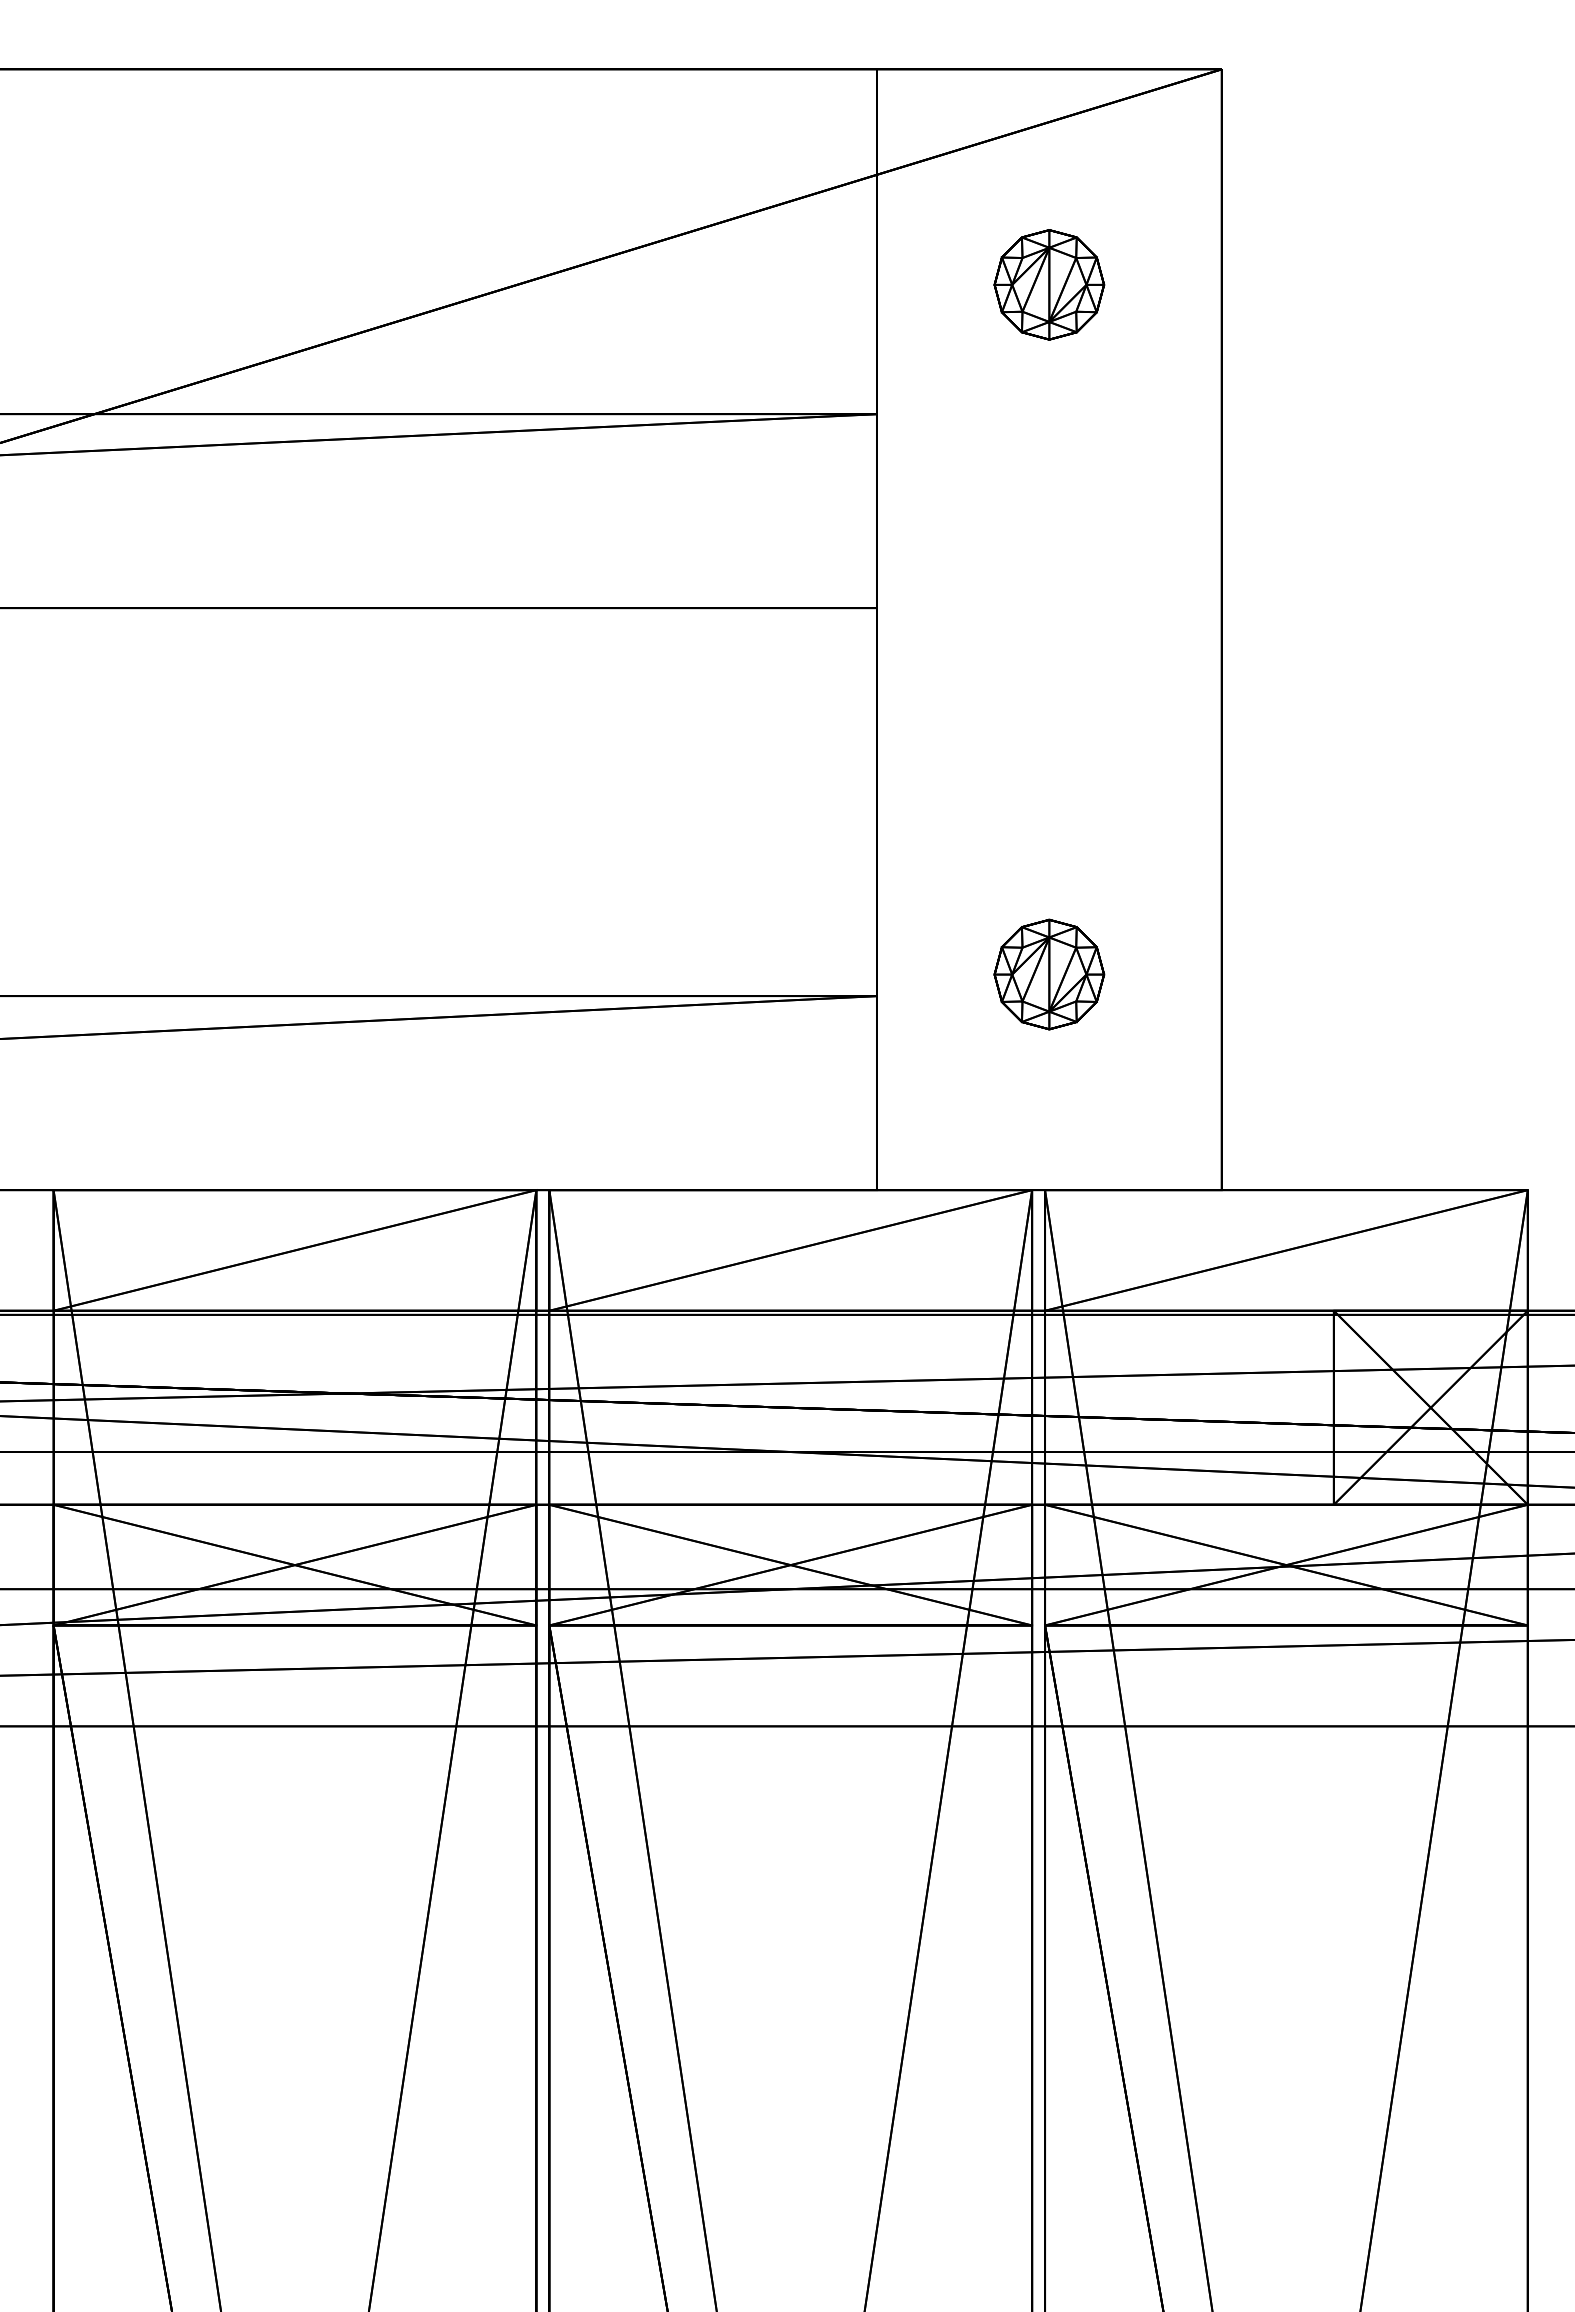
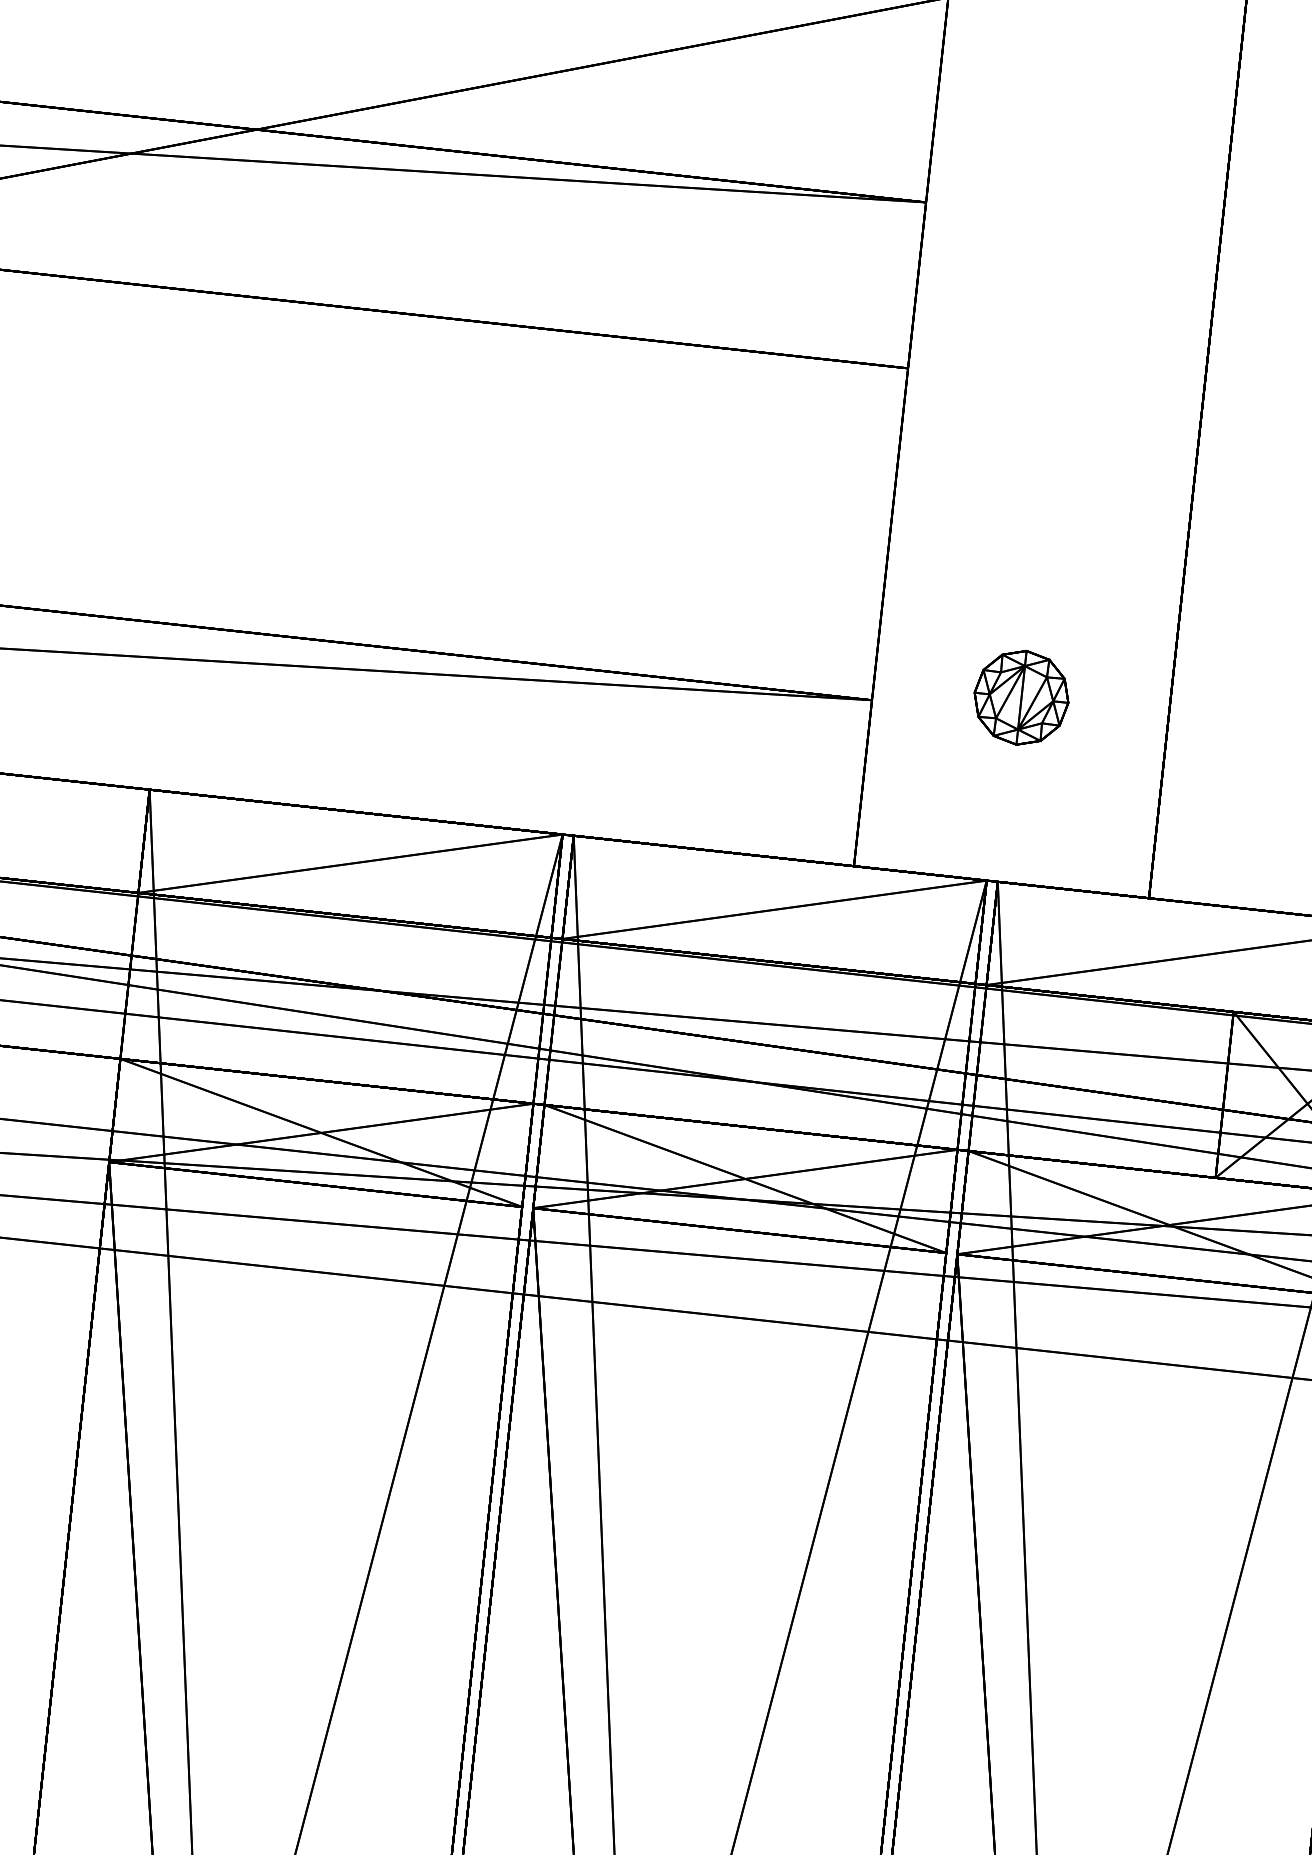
part: (1049, 284) -> (1085, 107), removed

